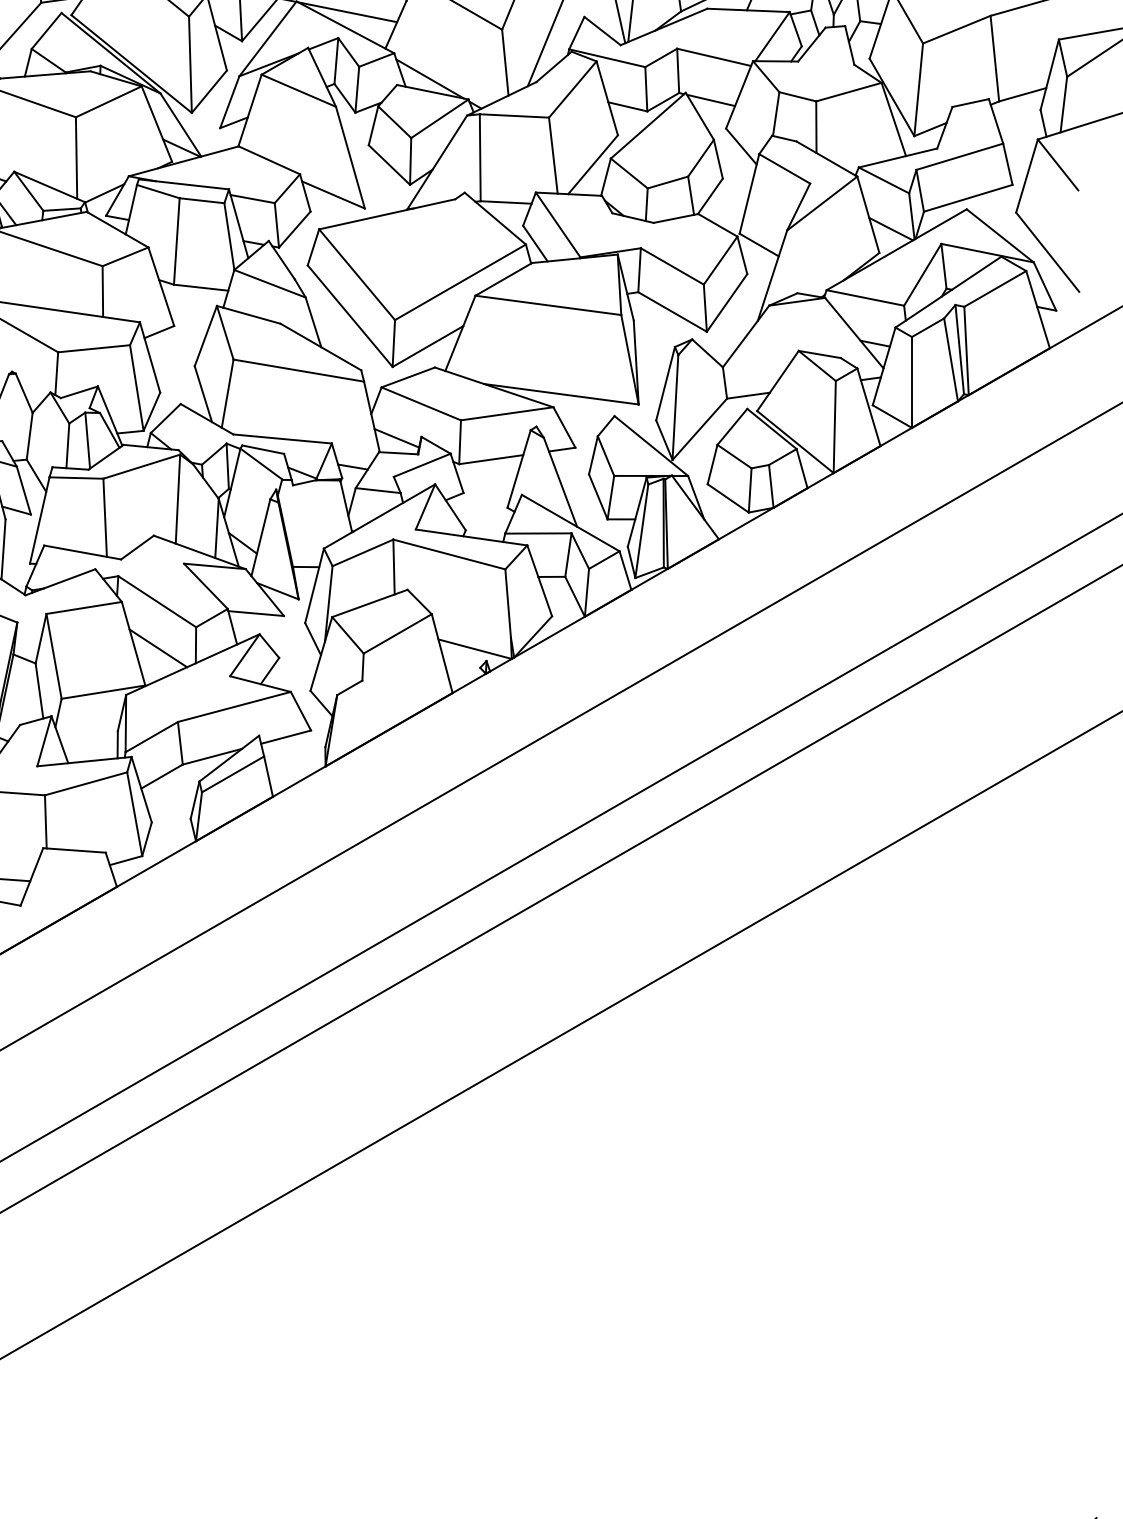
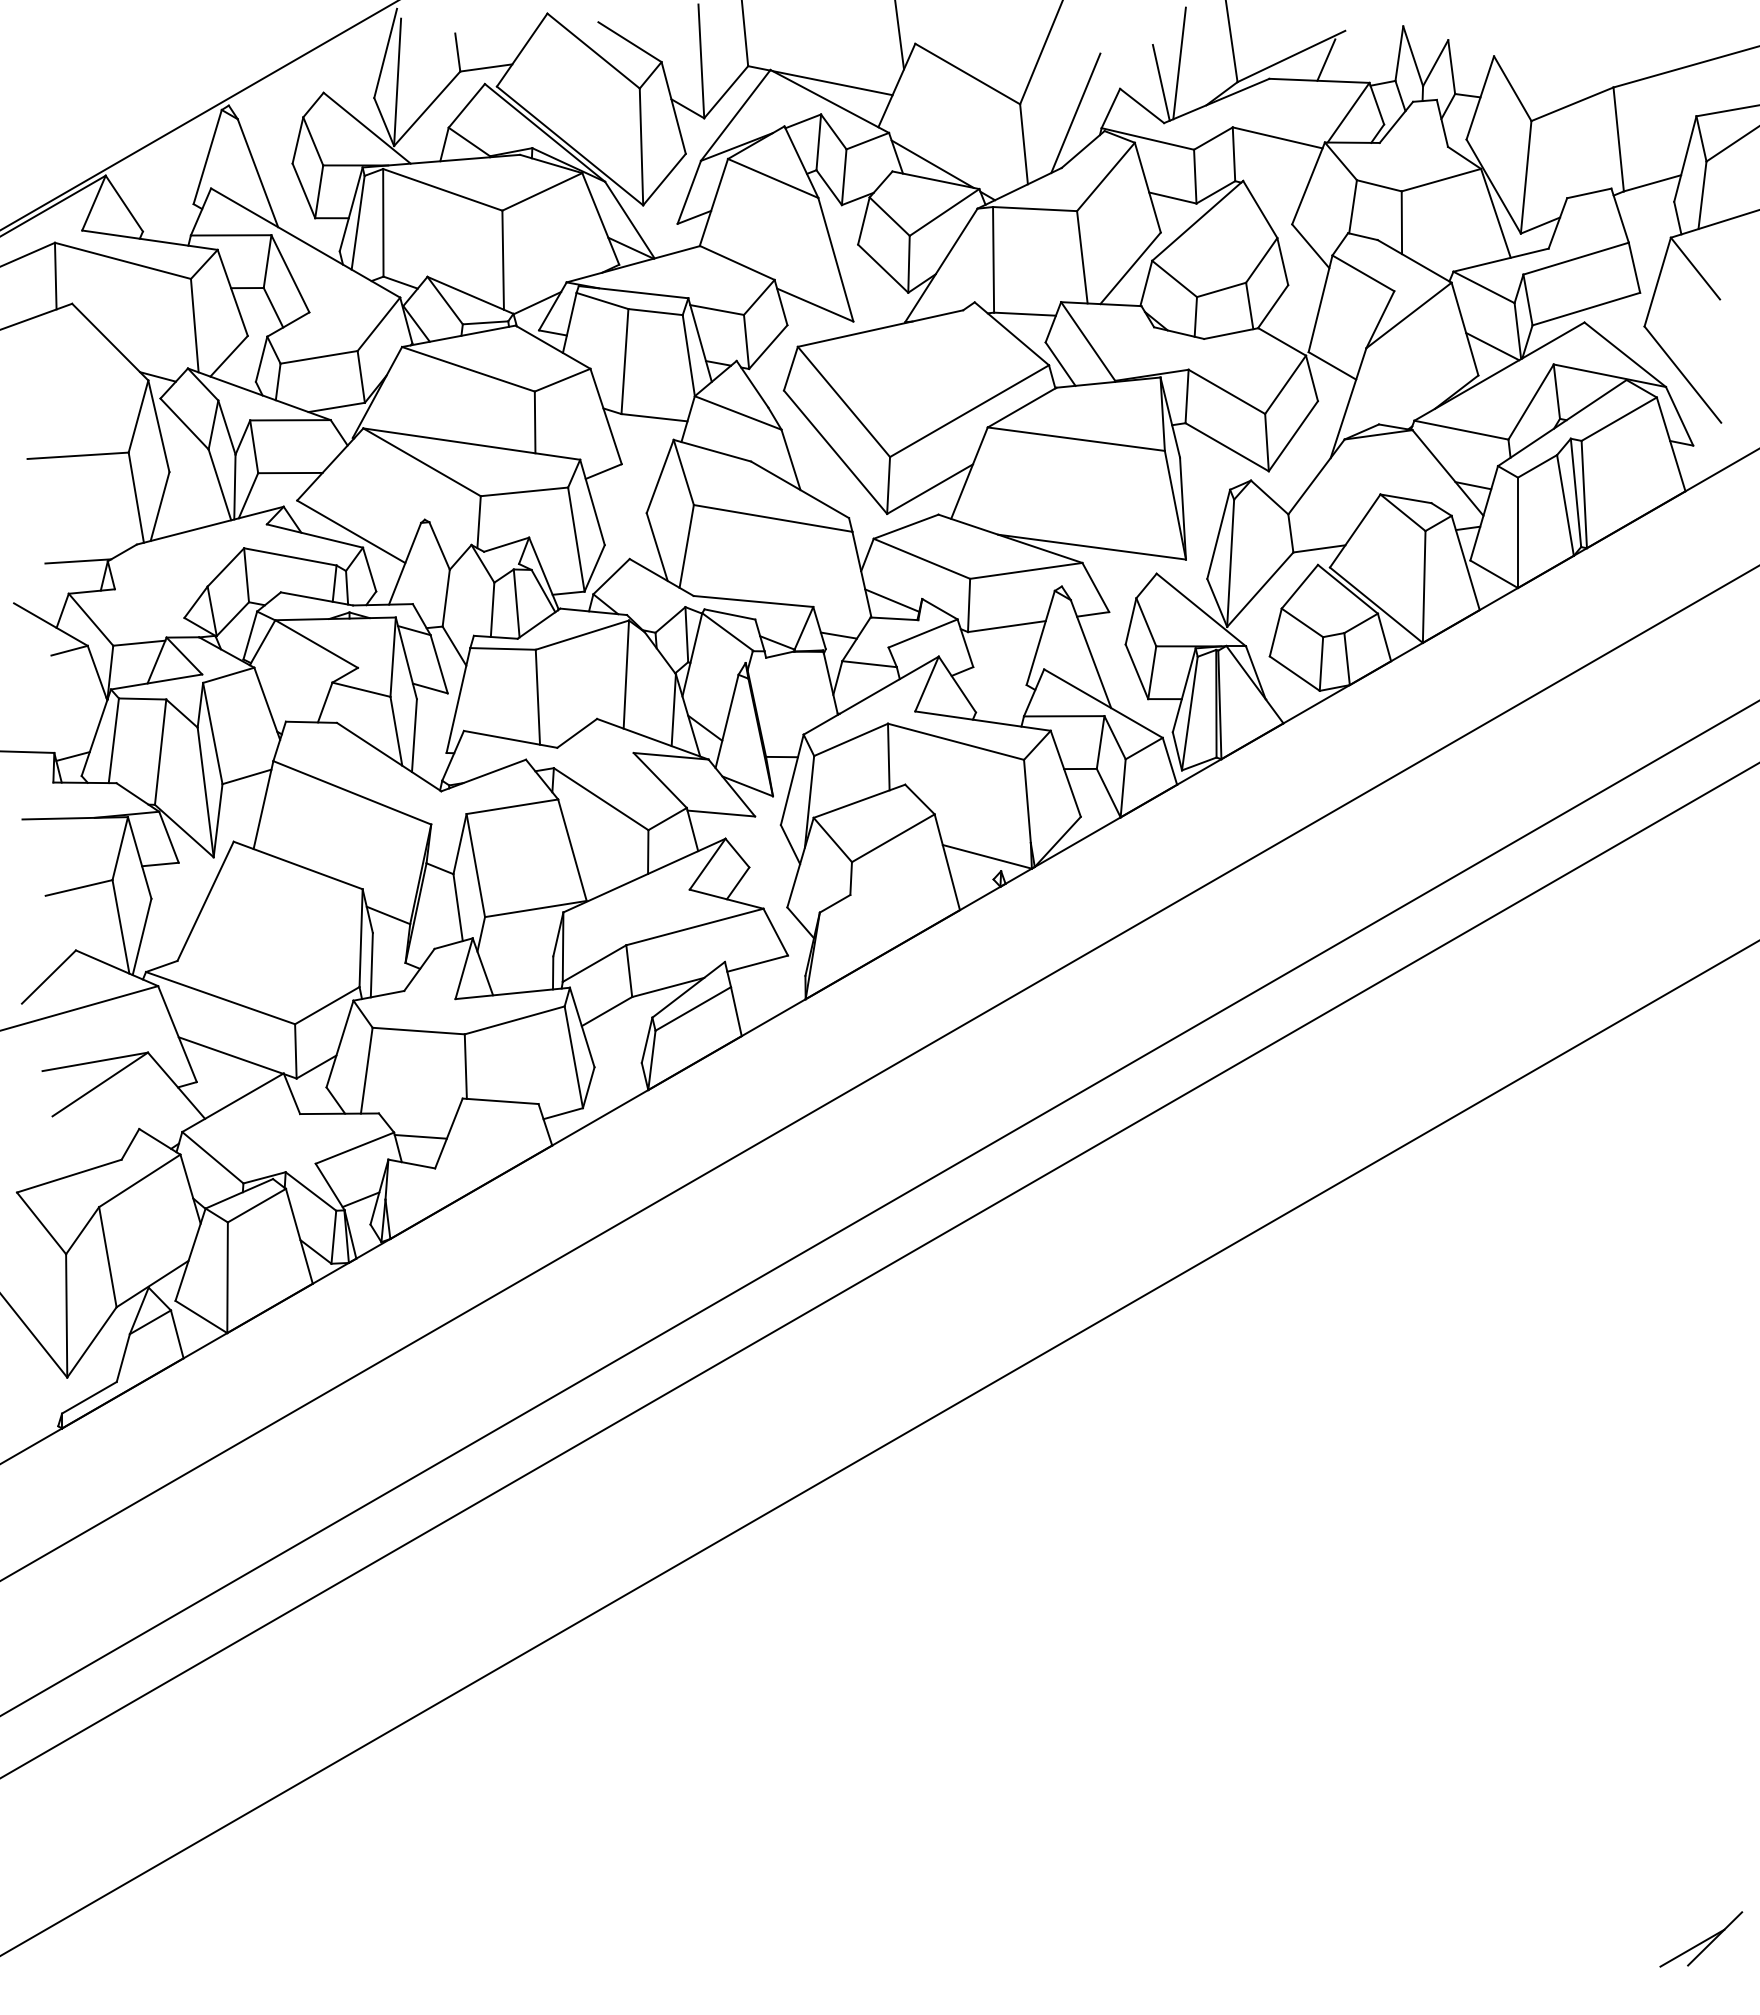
line: (710, 100) -> (1273, 190), removed
line: (158, 648) -> (602, 855), removed

